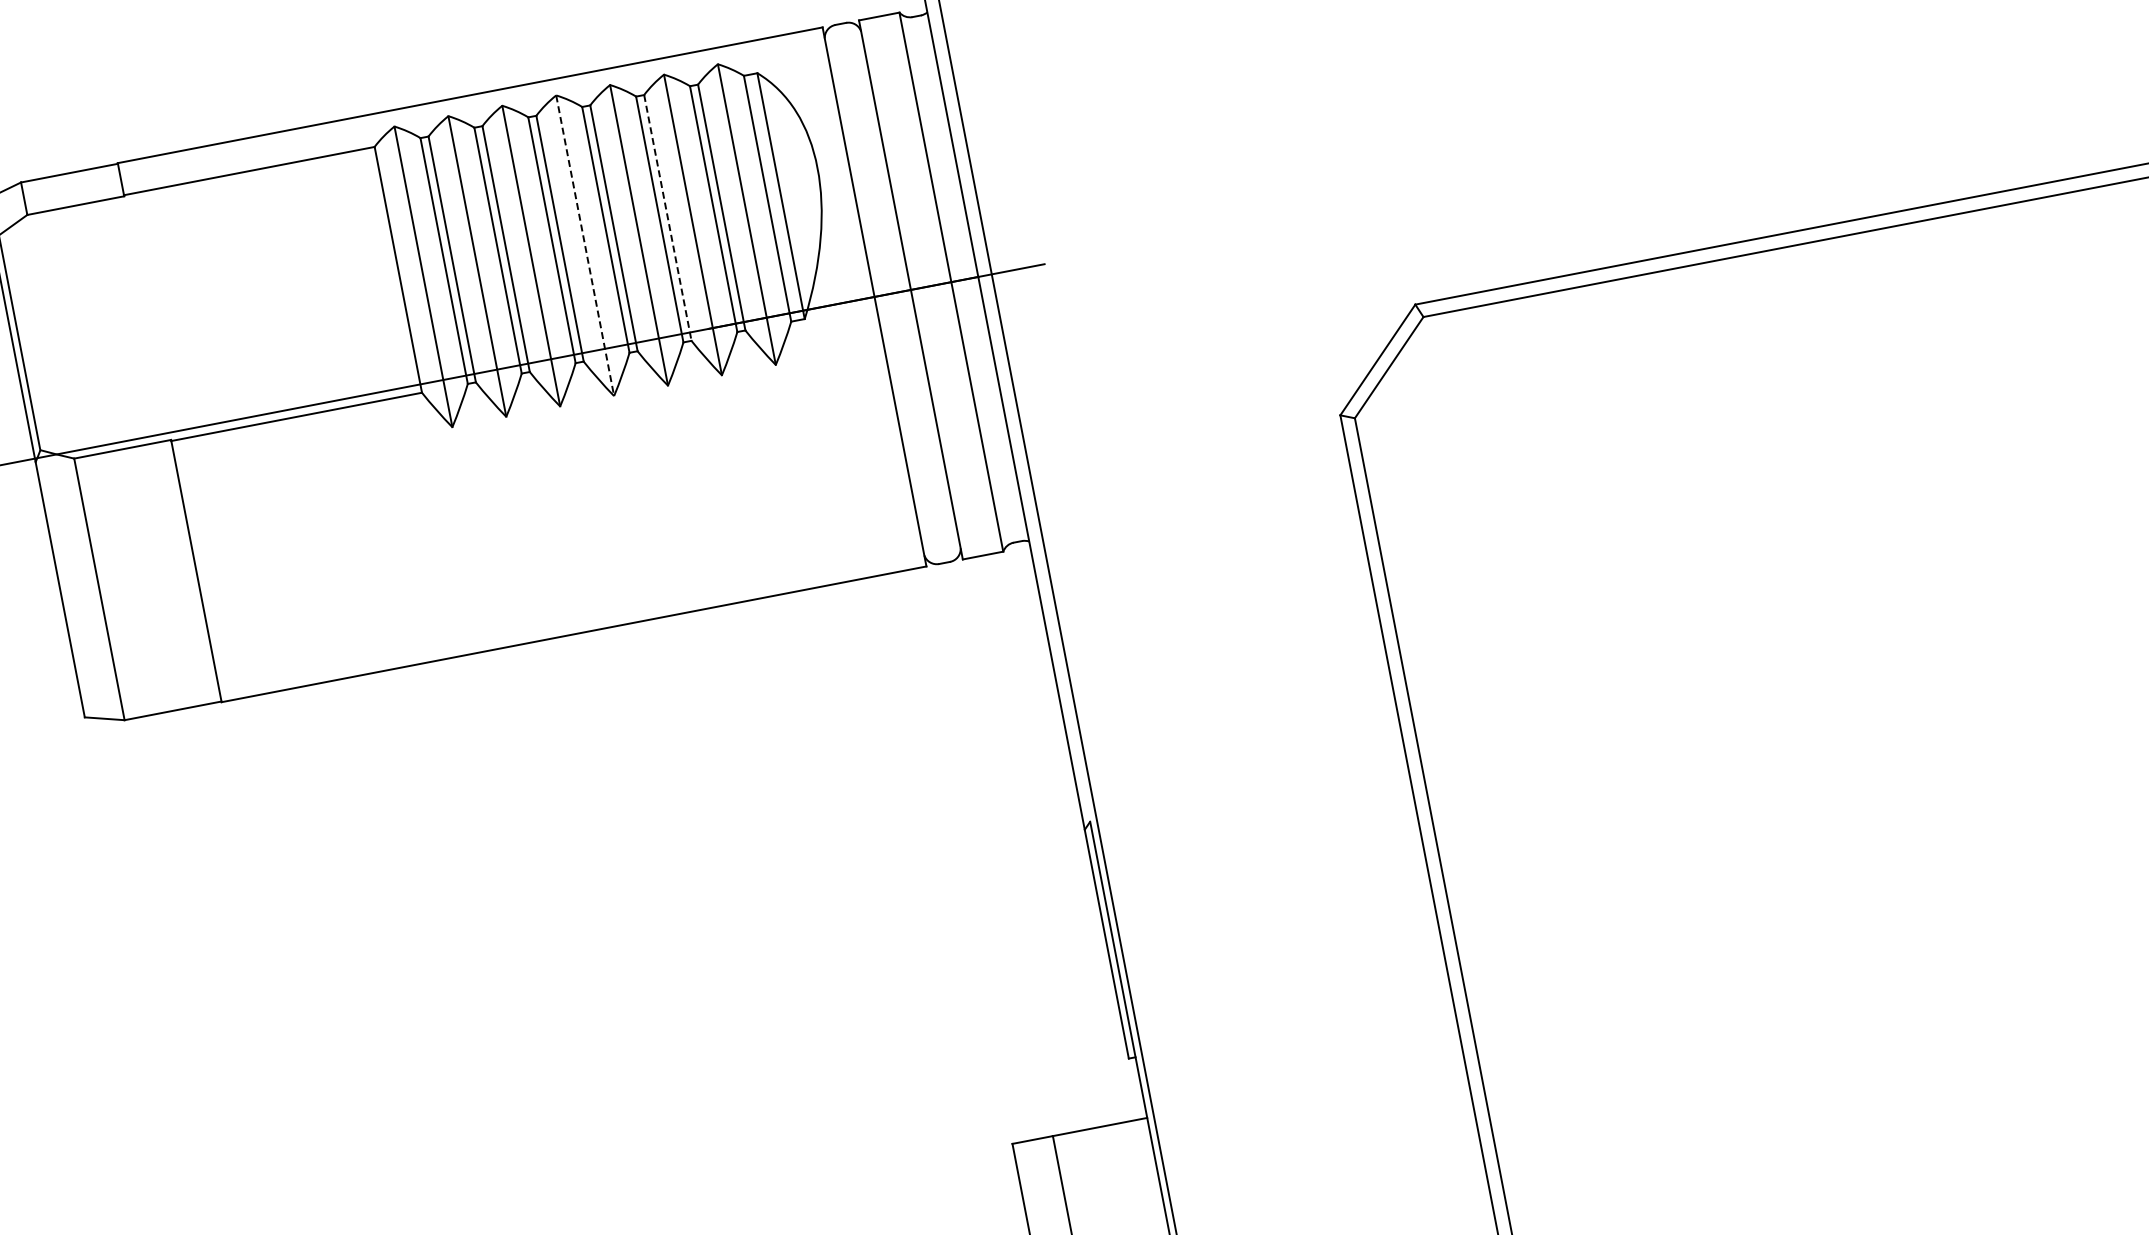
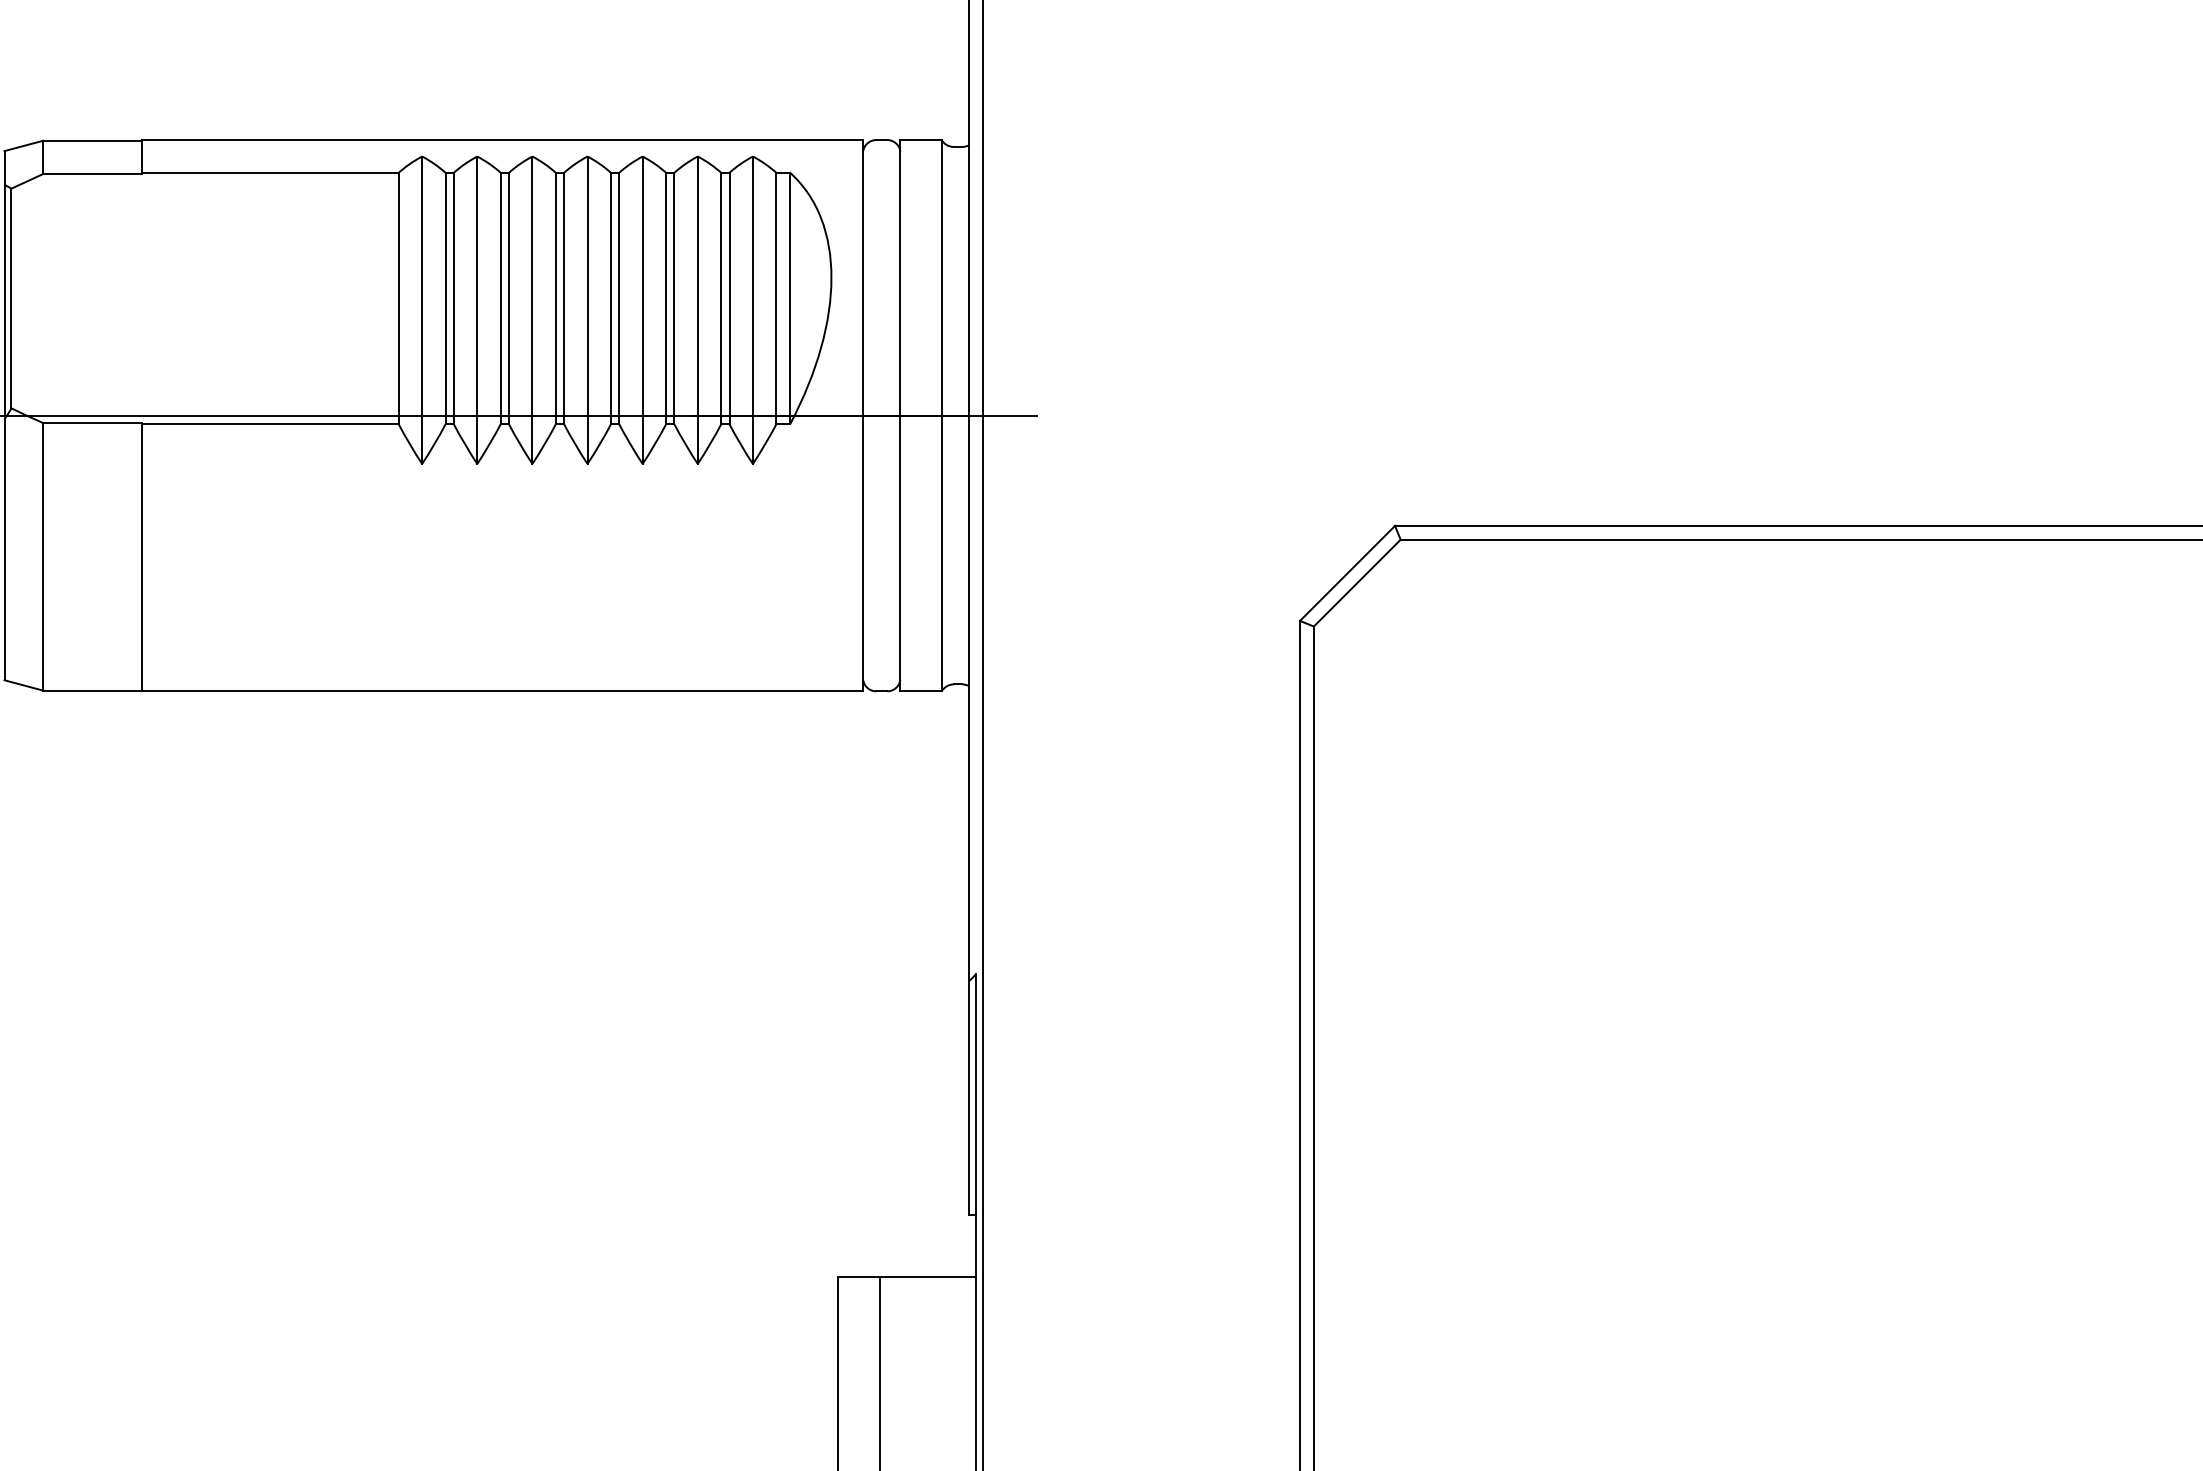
line: (667, 217) -> (674, 298), dashed -> solid
line: (585, 246) -> (587, 310), dashed -> solid

